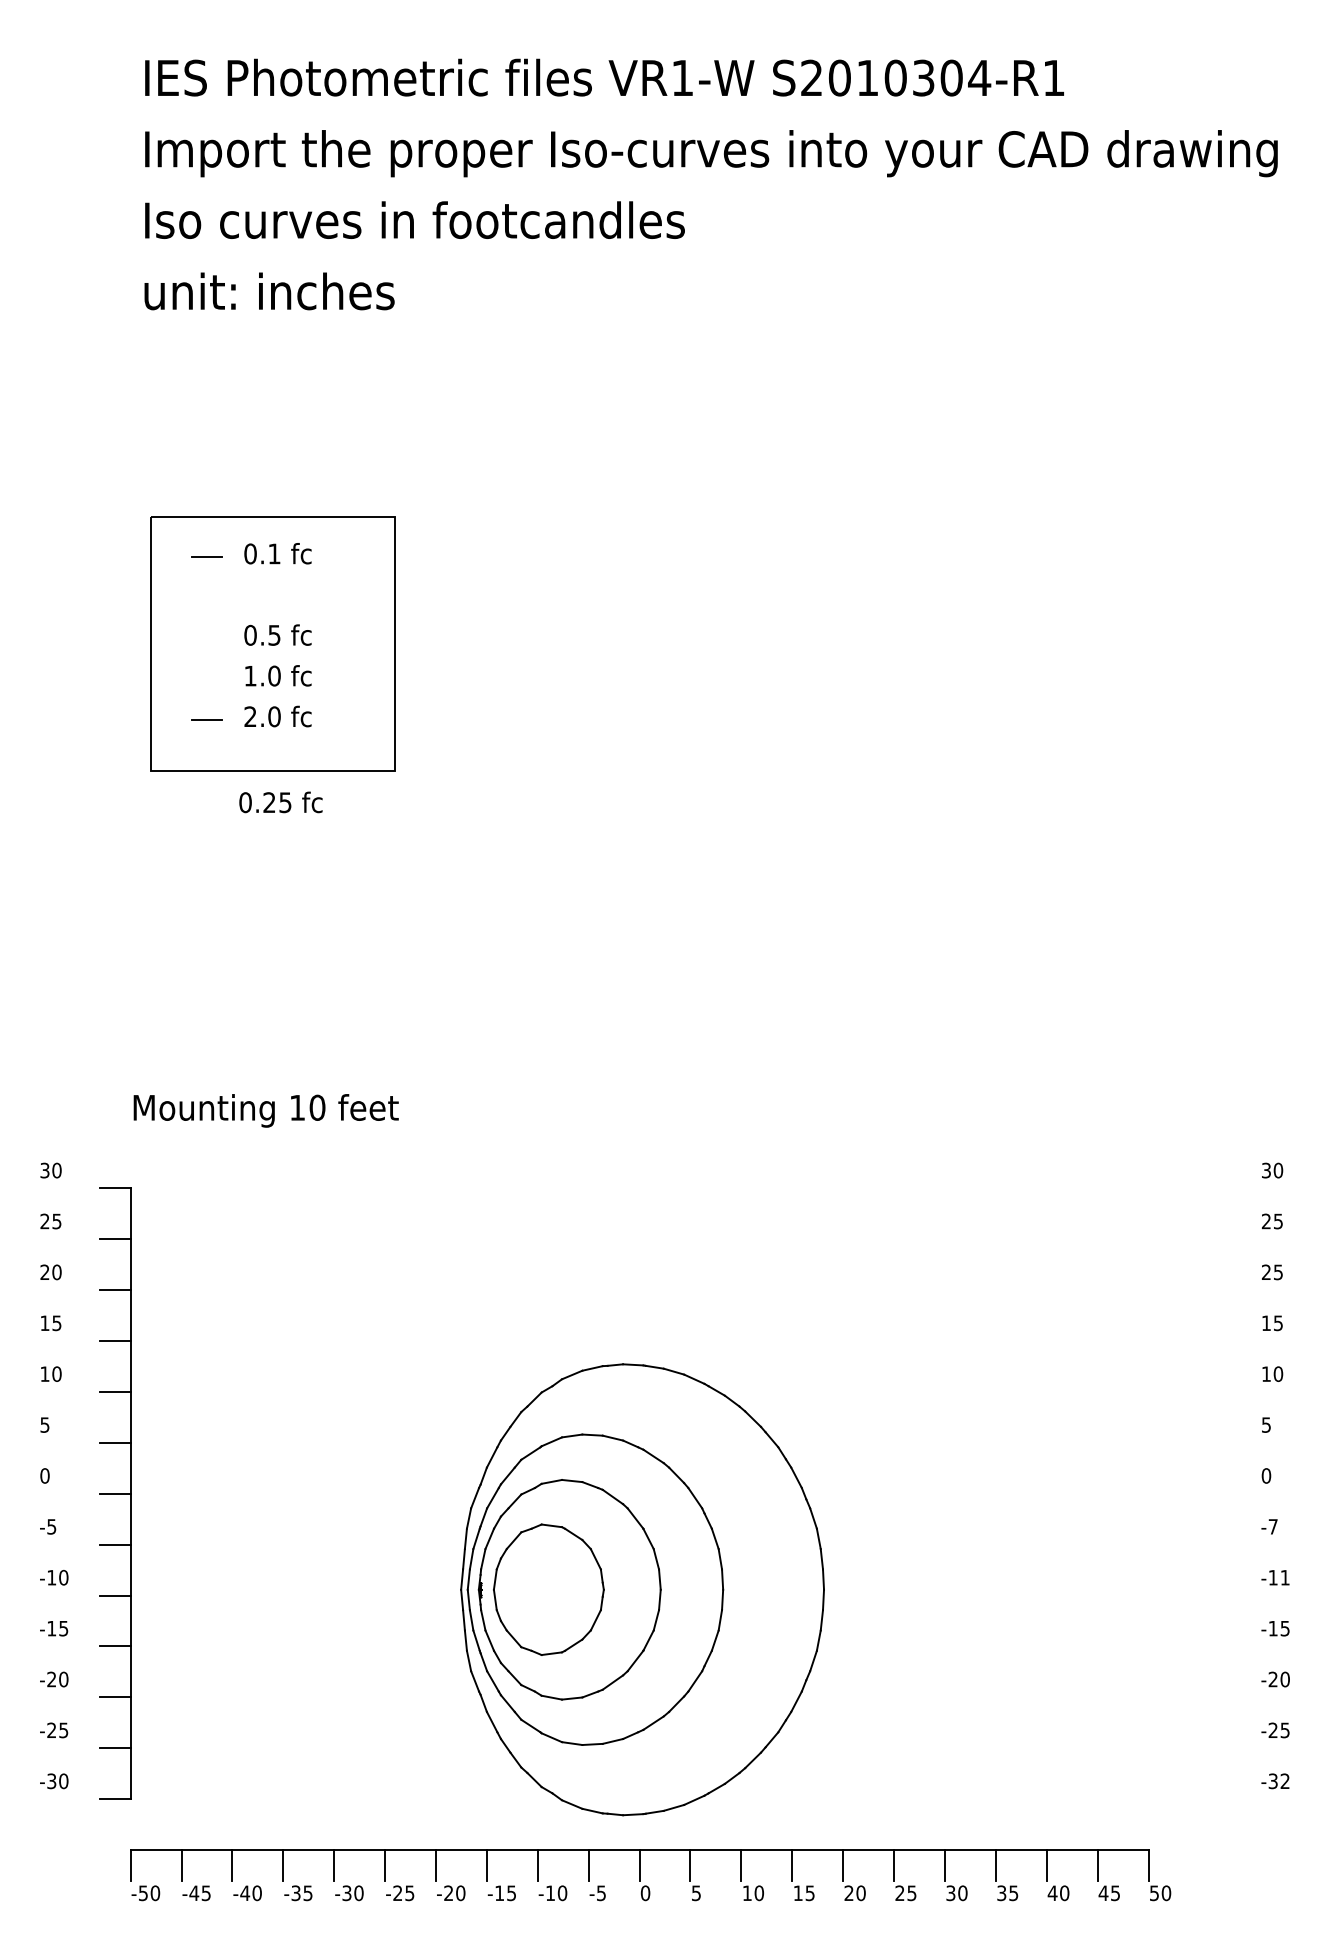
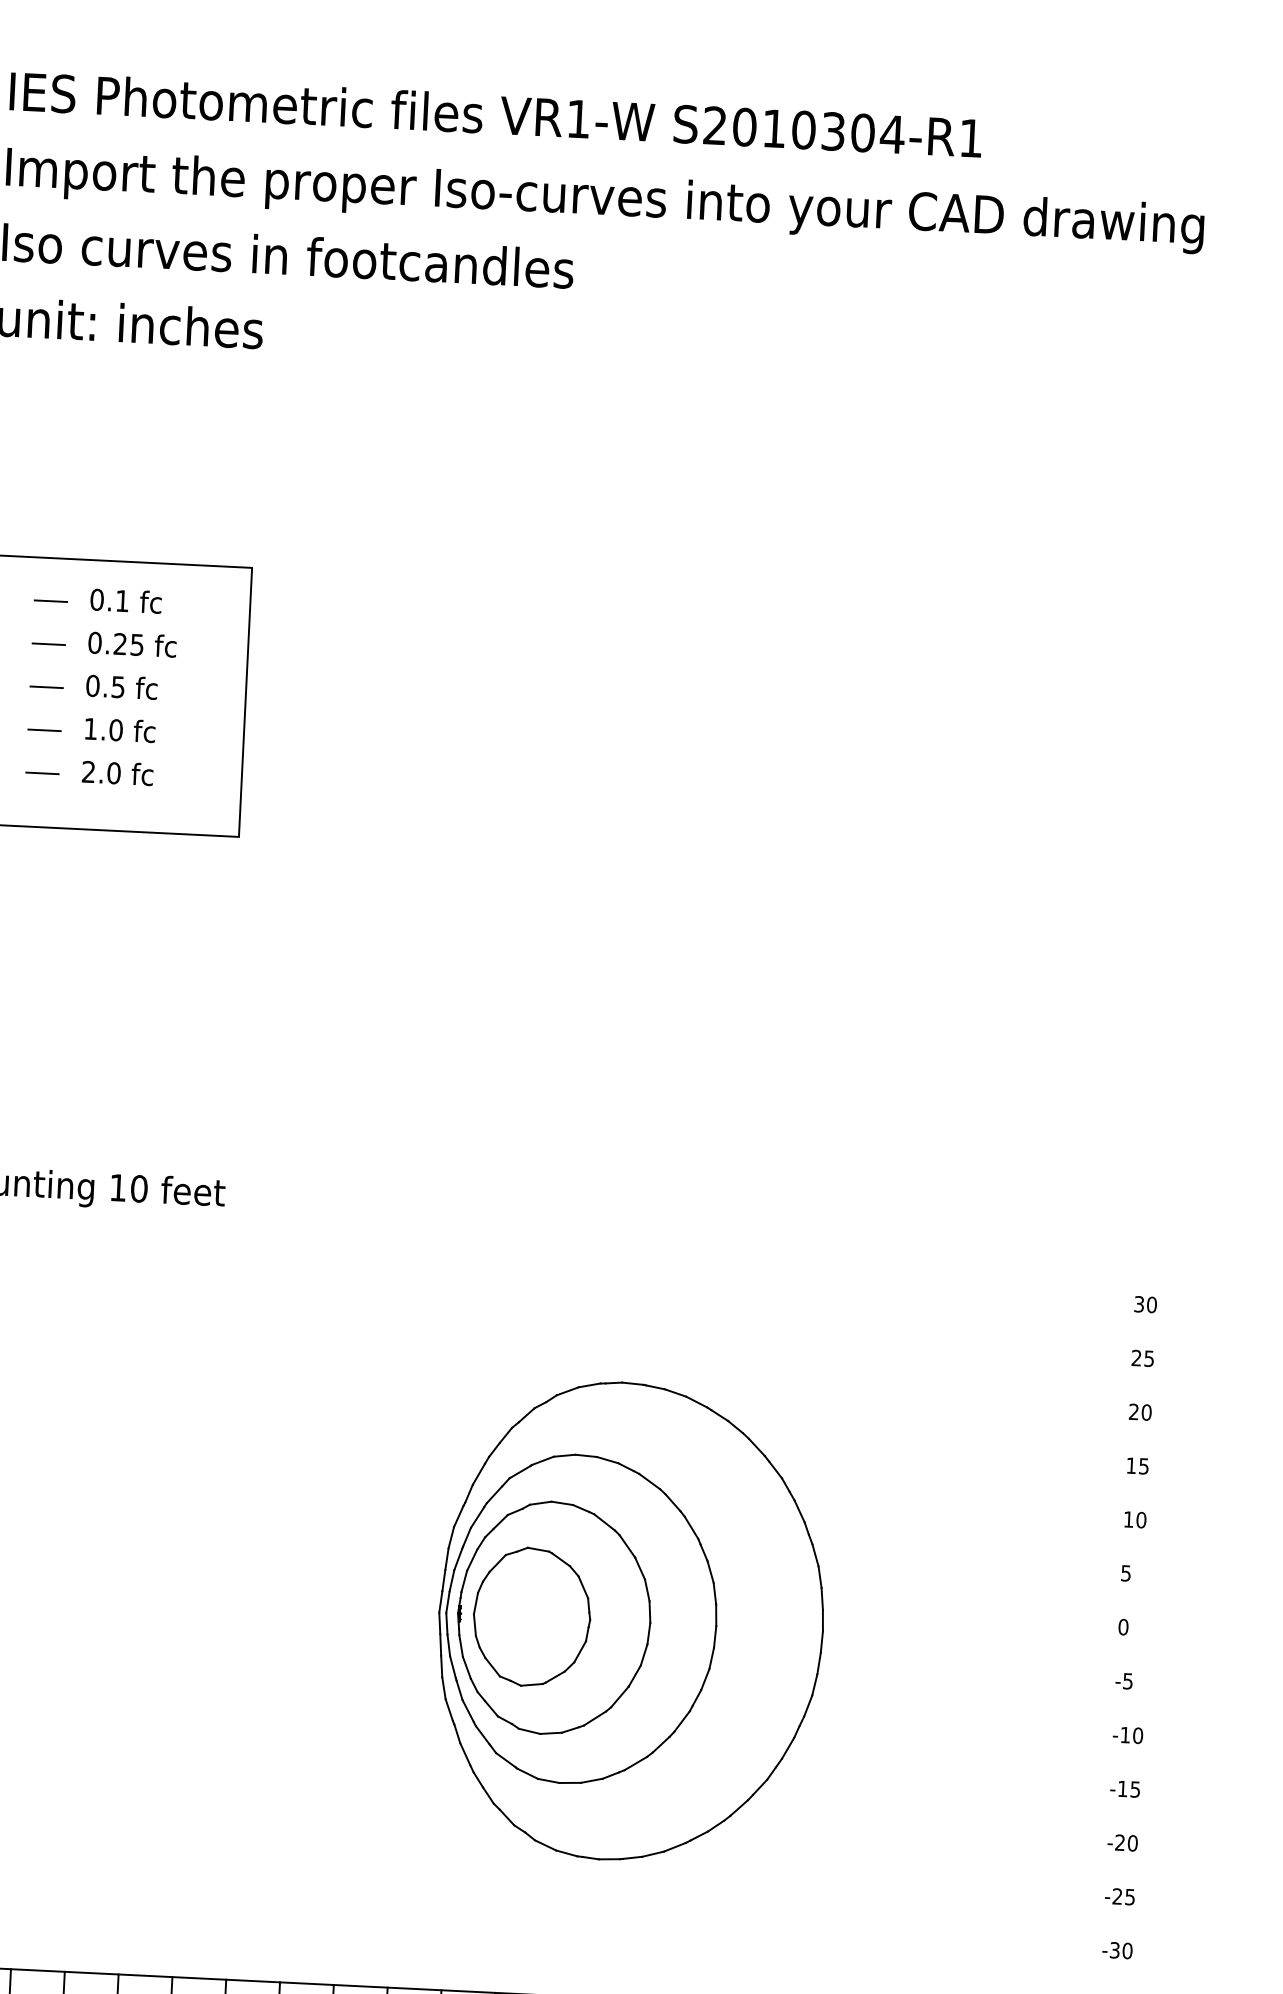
line: (206, 598) -> (48, 644), added
line: (206, 638) -> (46, 686), added
line: (206, 679) -> (44, 730), added
text: (280, 802) -> (131, 644), moved
text: (1278, 1272) -> (1146, 1412), 25 -> 20
text: (1272, 1526) -> (1127, 1680), -7 -> -5
text: (1284, 1577) -> (1137, 1735), -11 -> -10
part: (642, 1589) -> (631, 1621), moved
text: (1284, 1781) -> (1126, 1951), -32 -> -30

